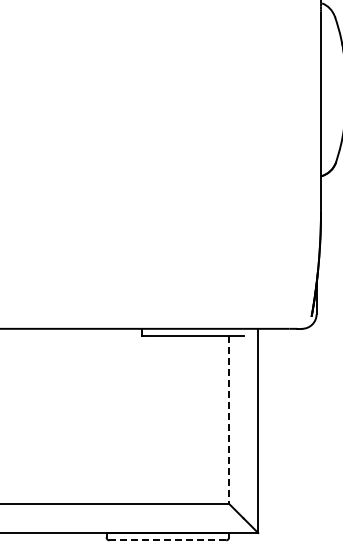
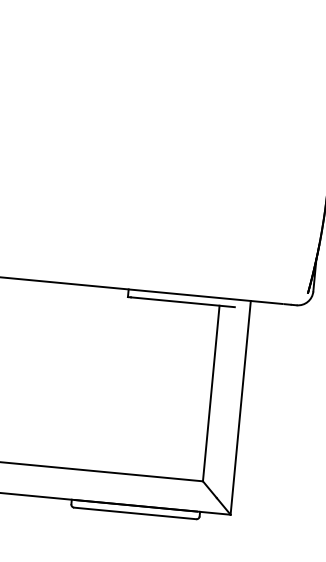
line: (229, 420) -> (211, 394), dashed -> solid
line: (167, 540) -> (134, 513), dashed -> solid

